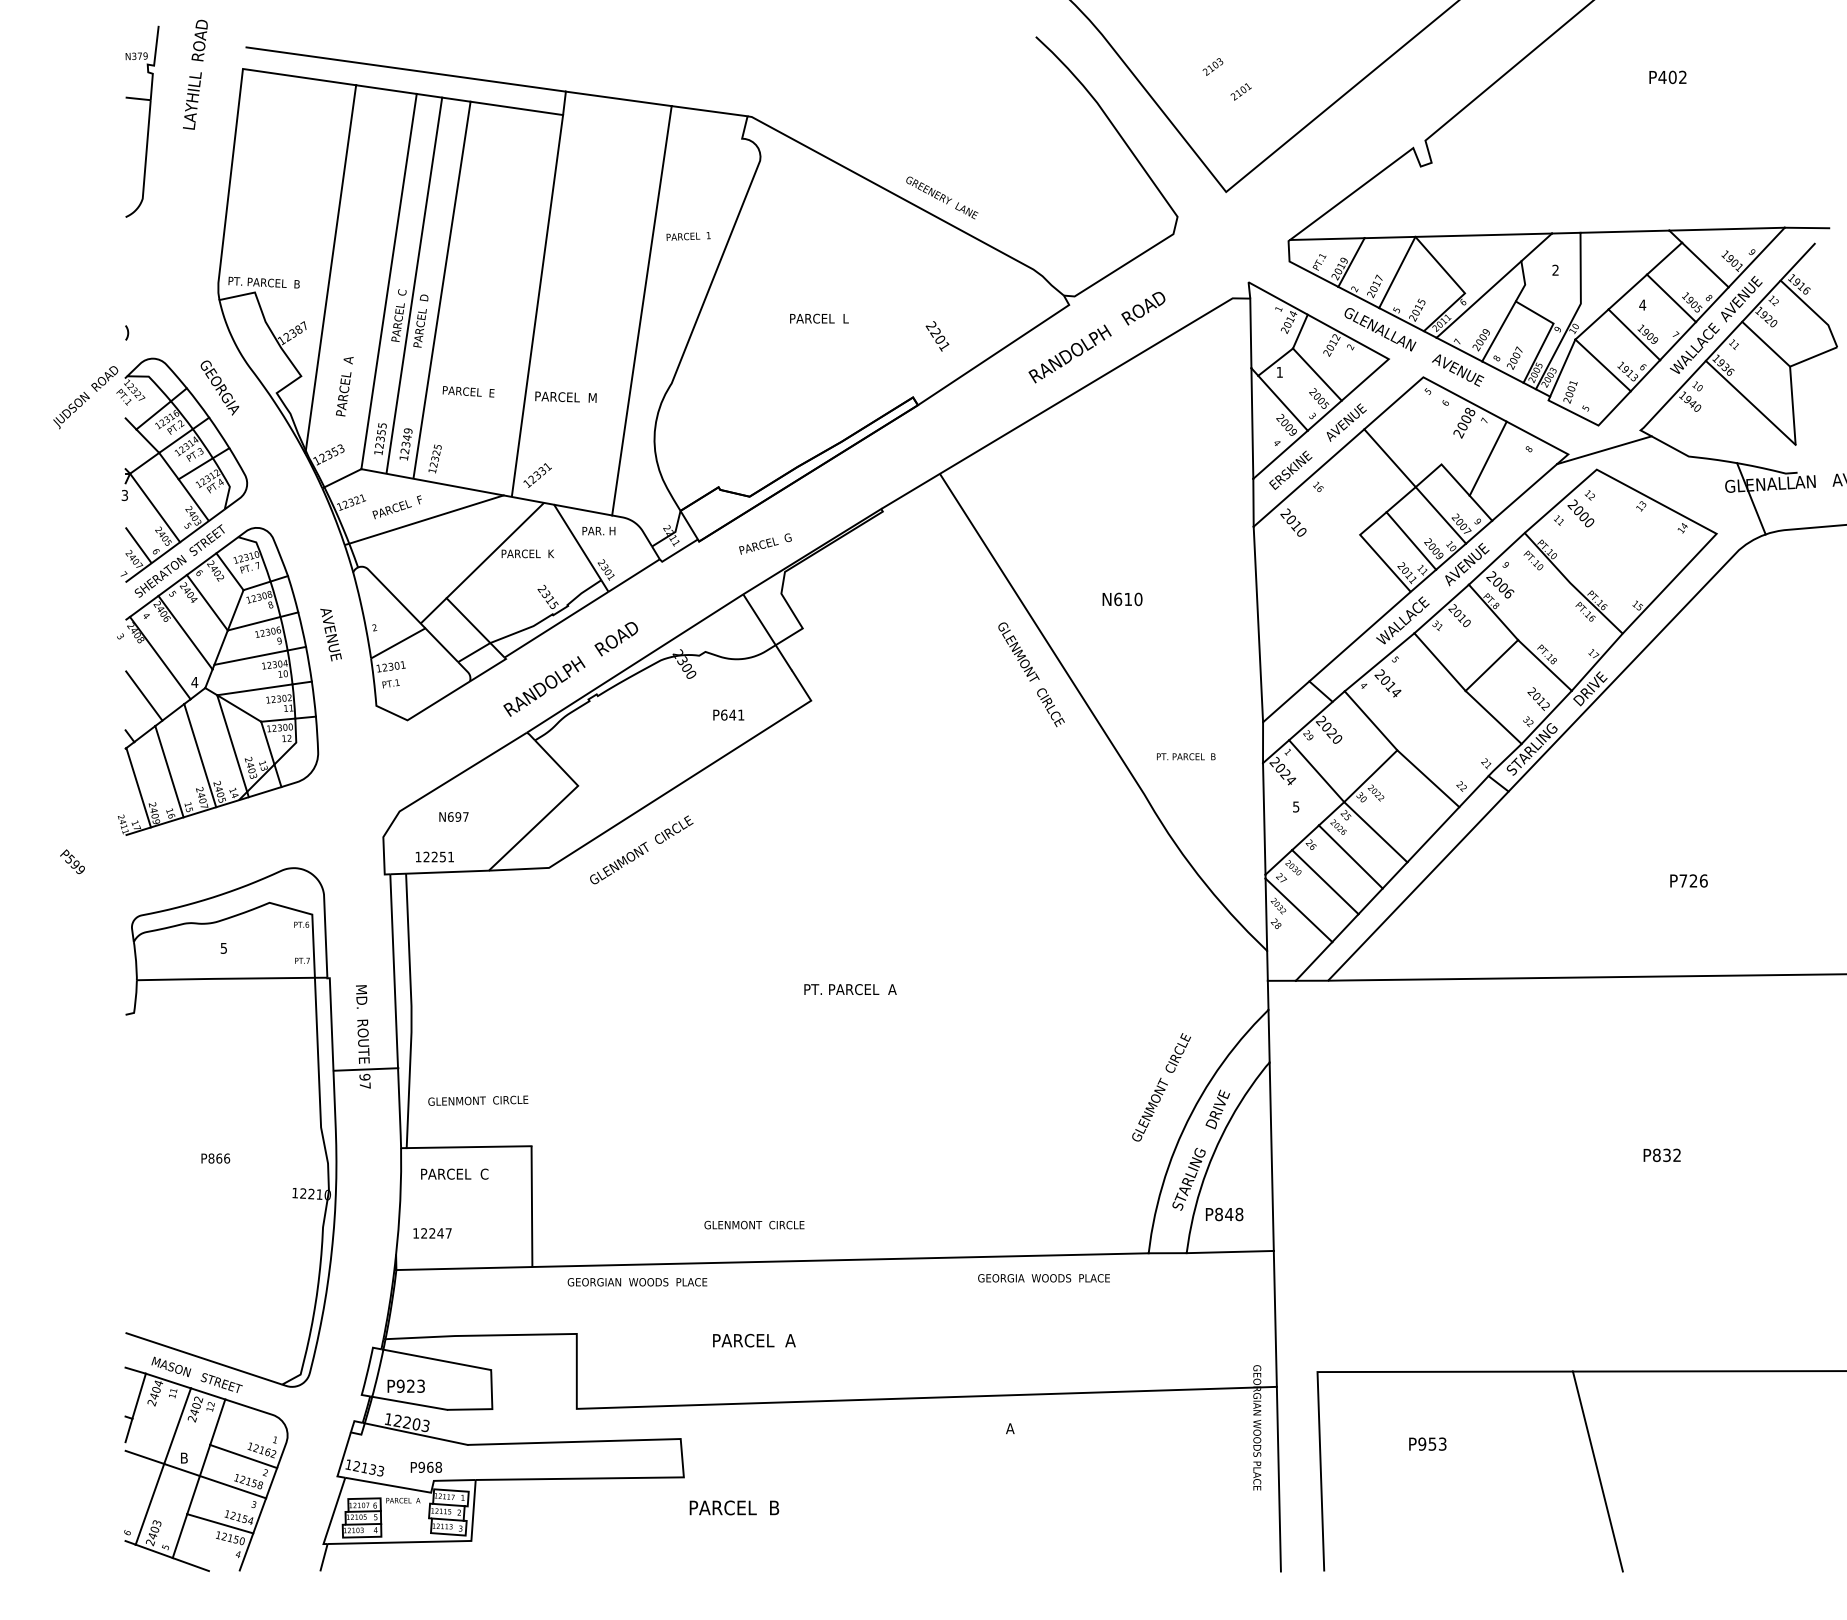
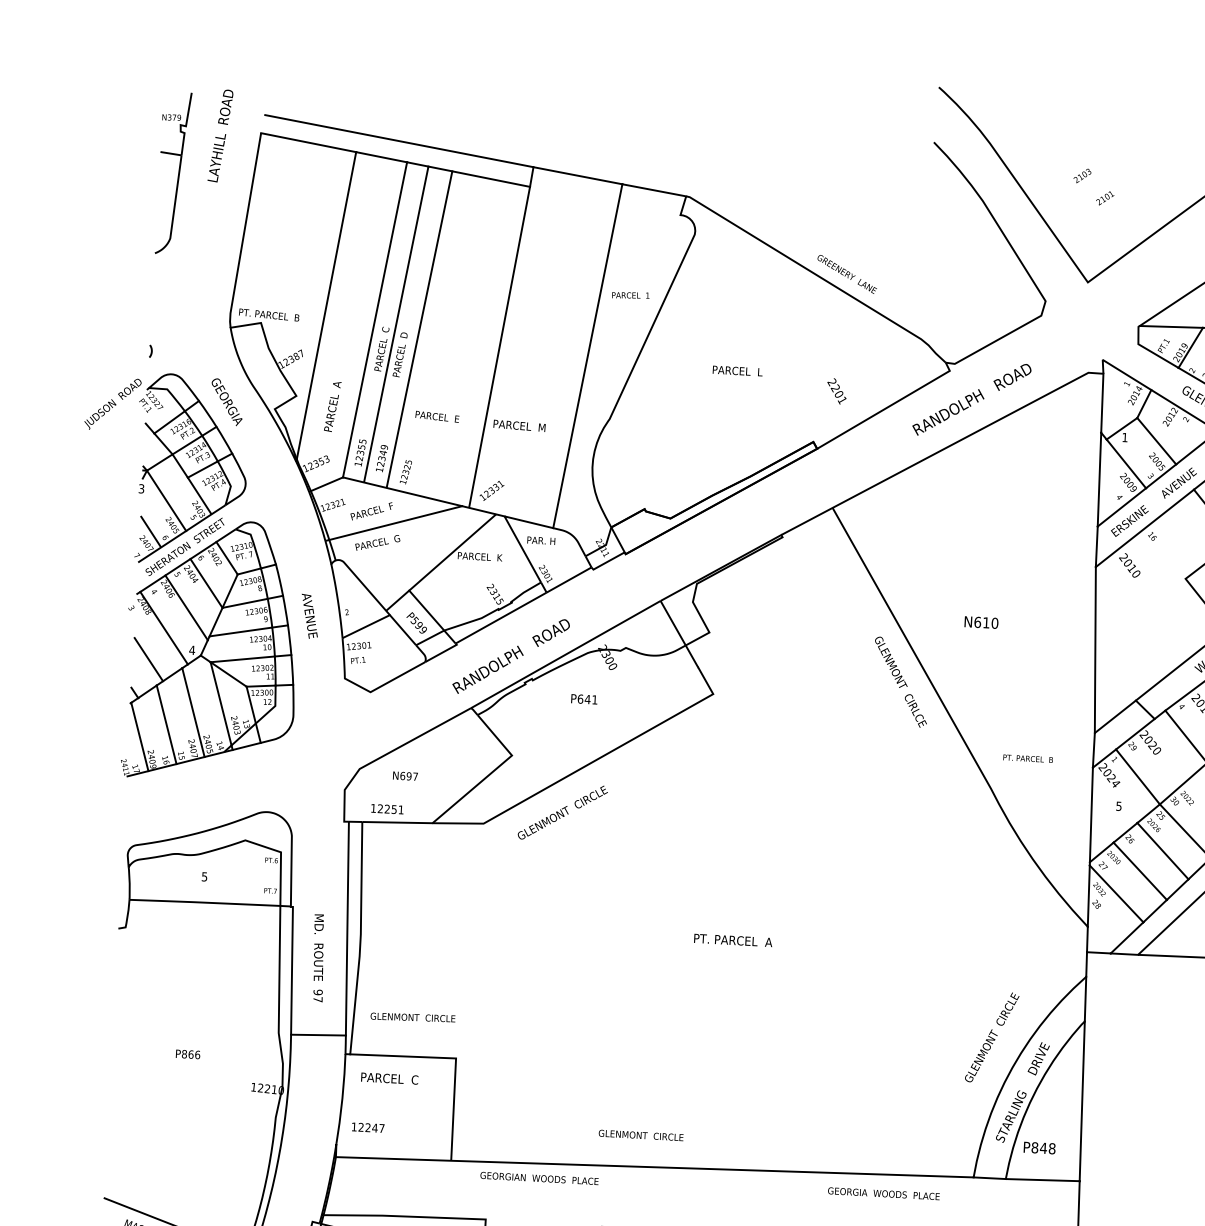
text: (765, 543) -> (377, 542), moved
text: (728, 714) -> (584, 698), moved
text: (72, 861) -> (416, 622), moved
line: (365, 1069) -> (318, 1035), moved

